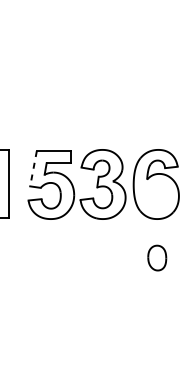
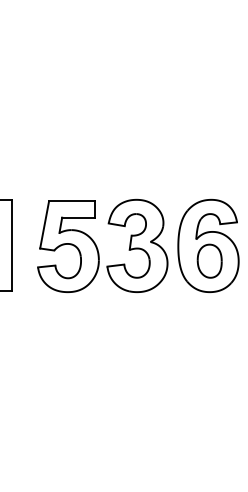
line: (33, 168) -> (44, 224), dashed -> solid
part: (157, 257) -> (209, 260), moved

